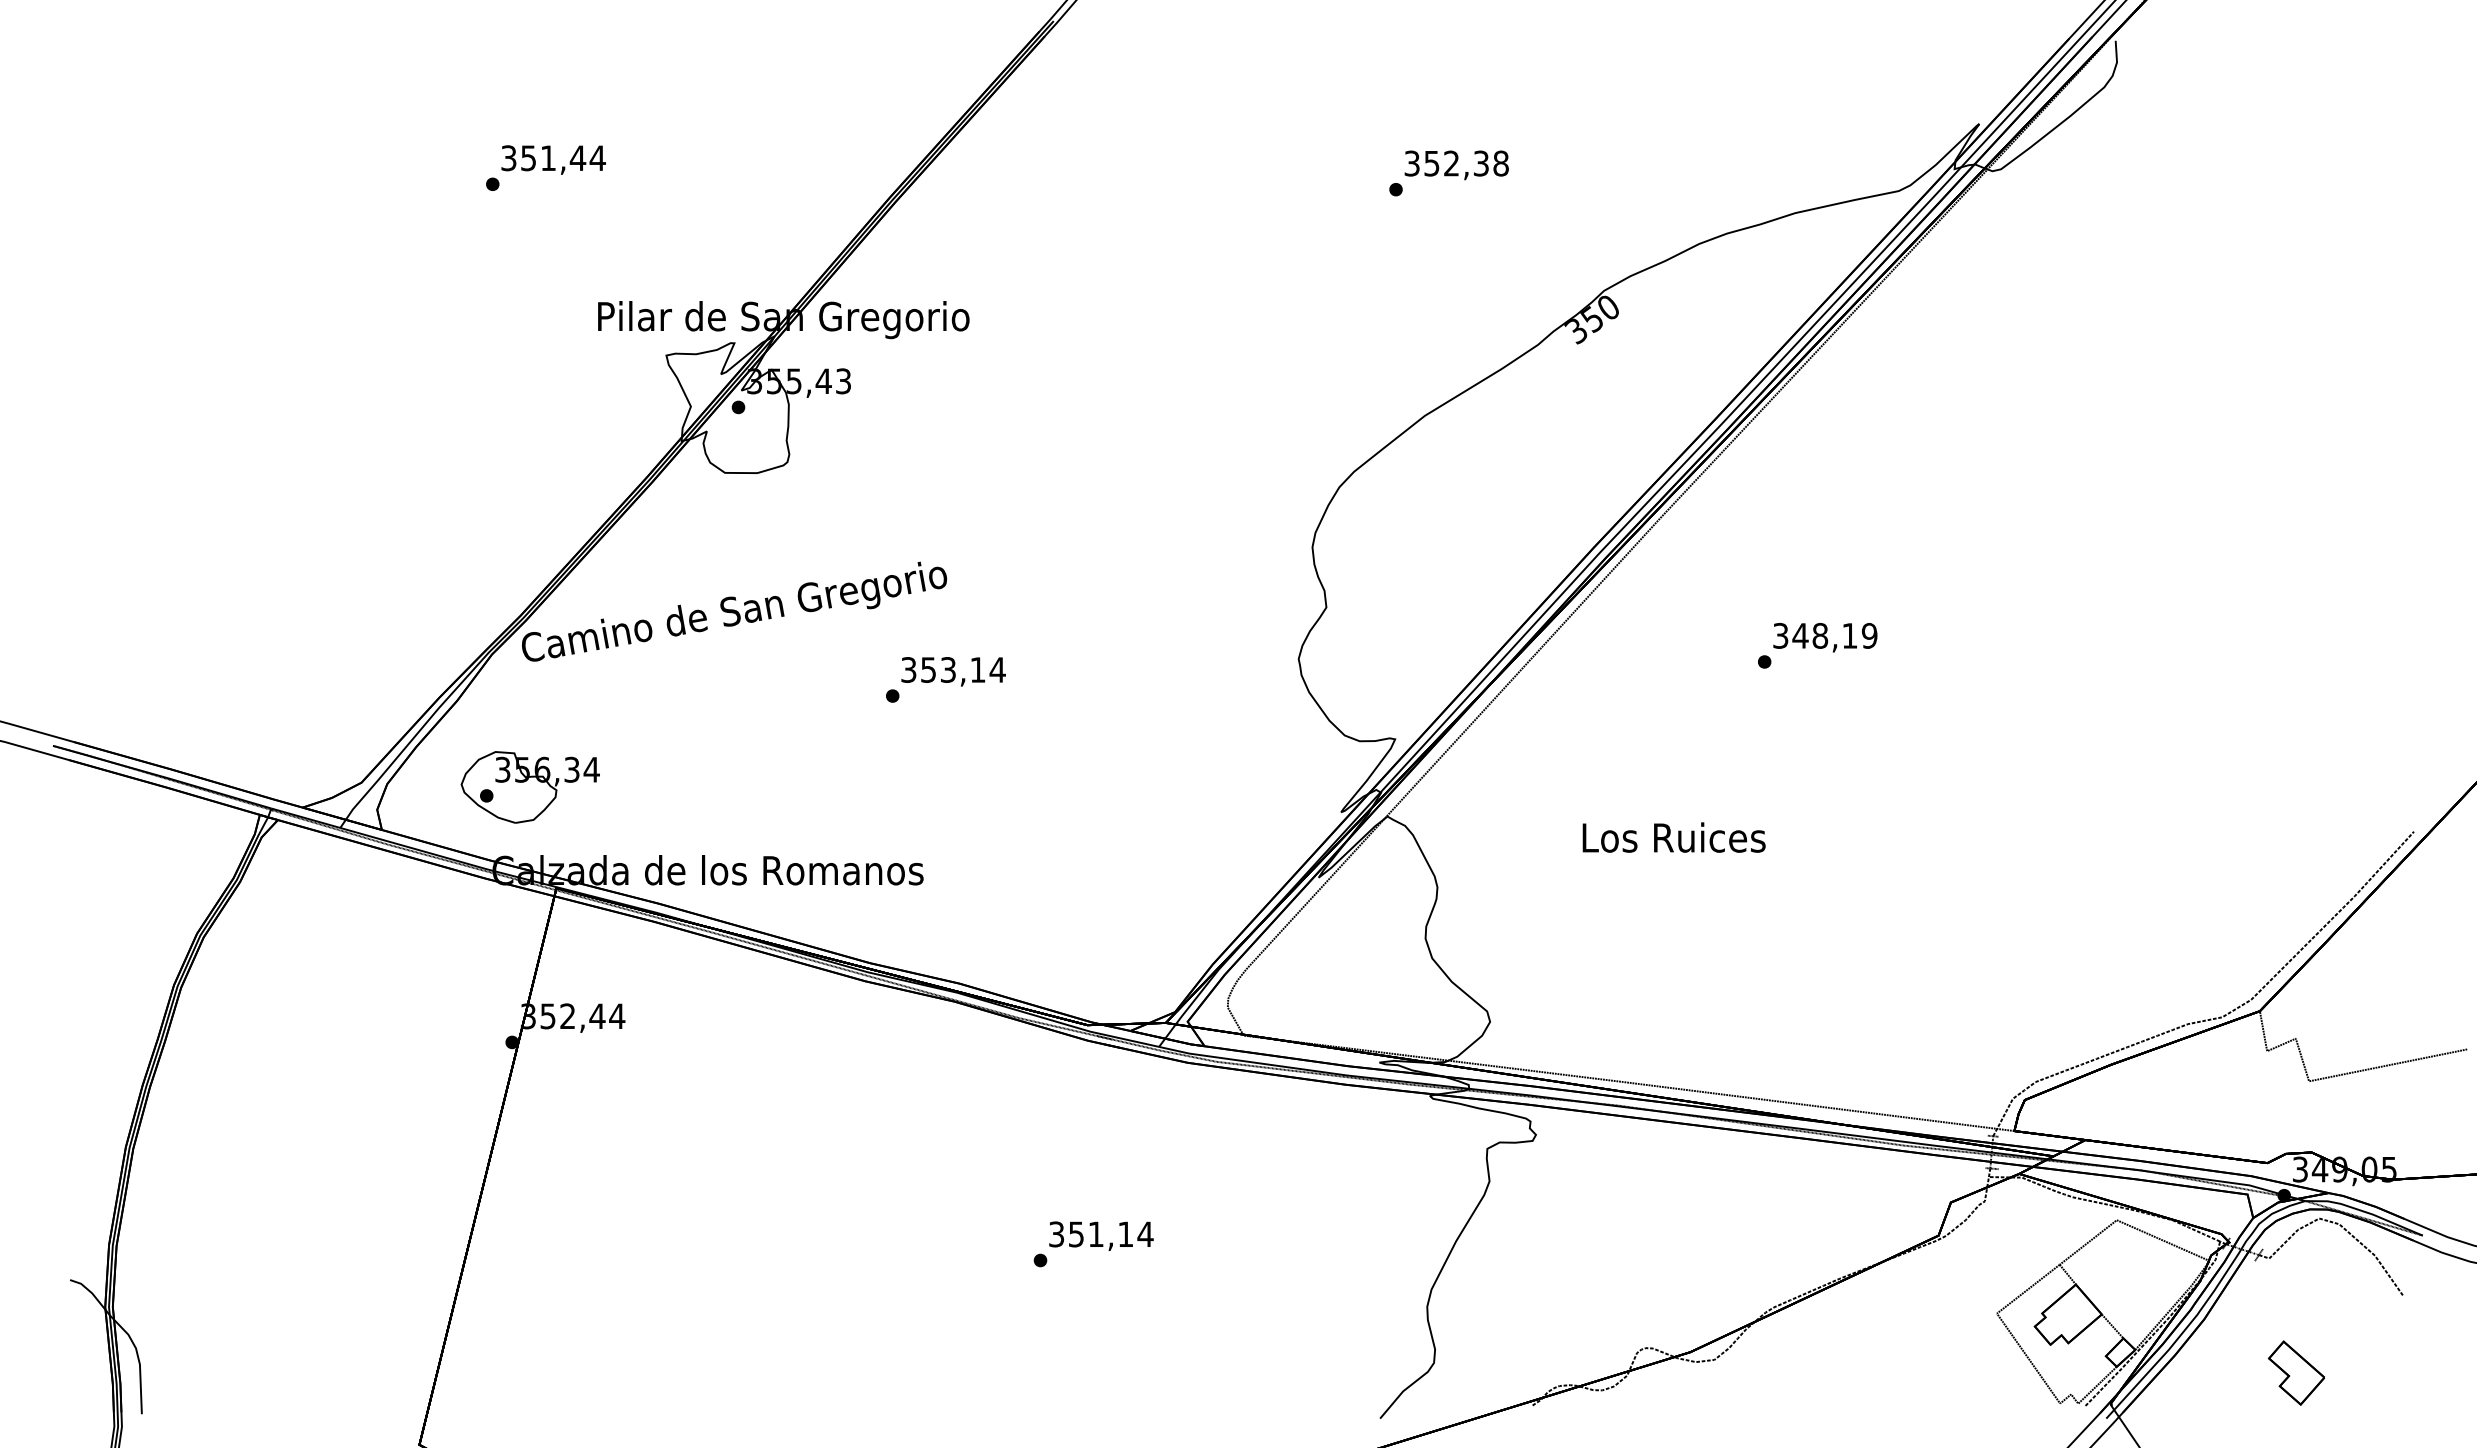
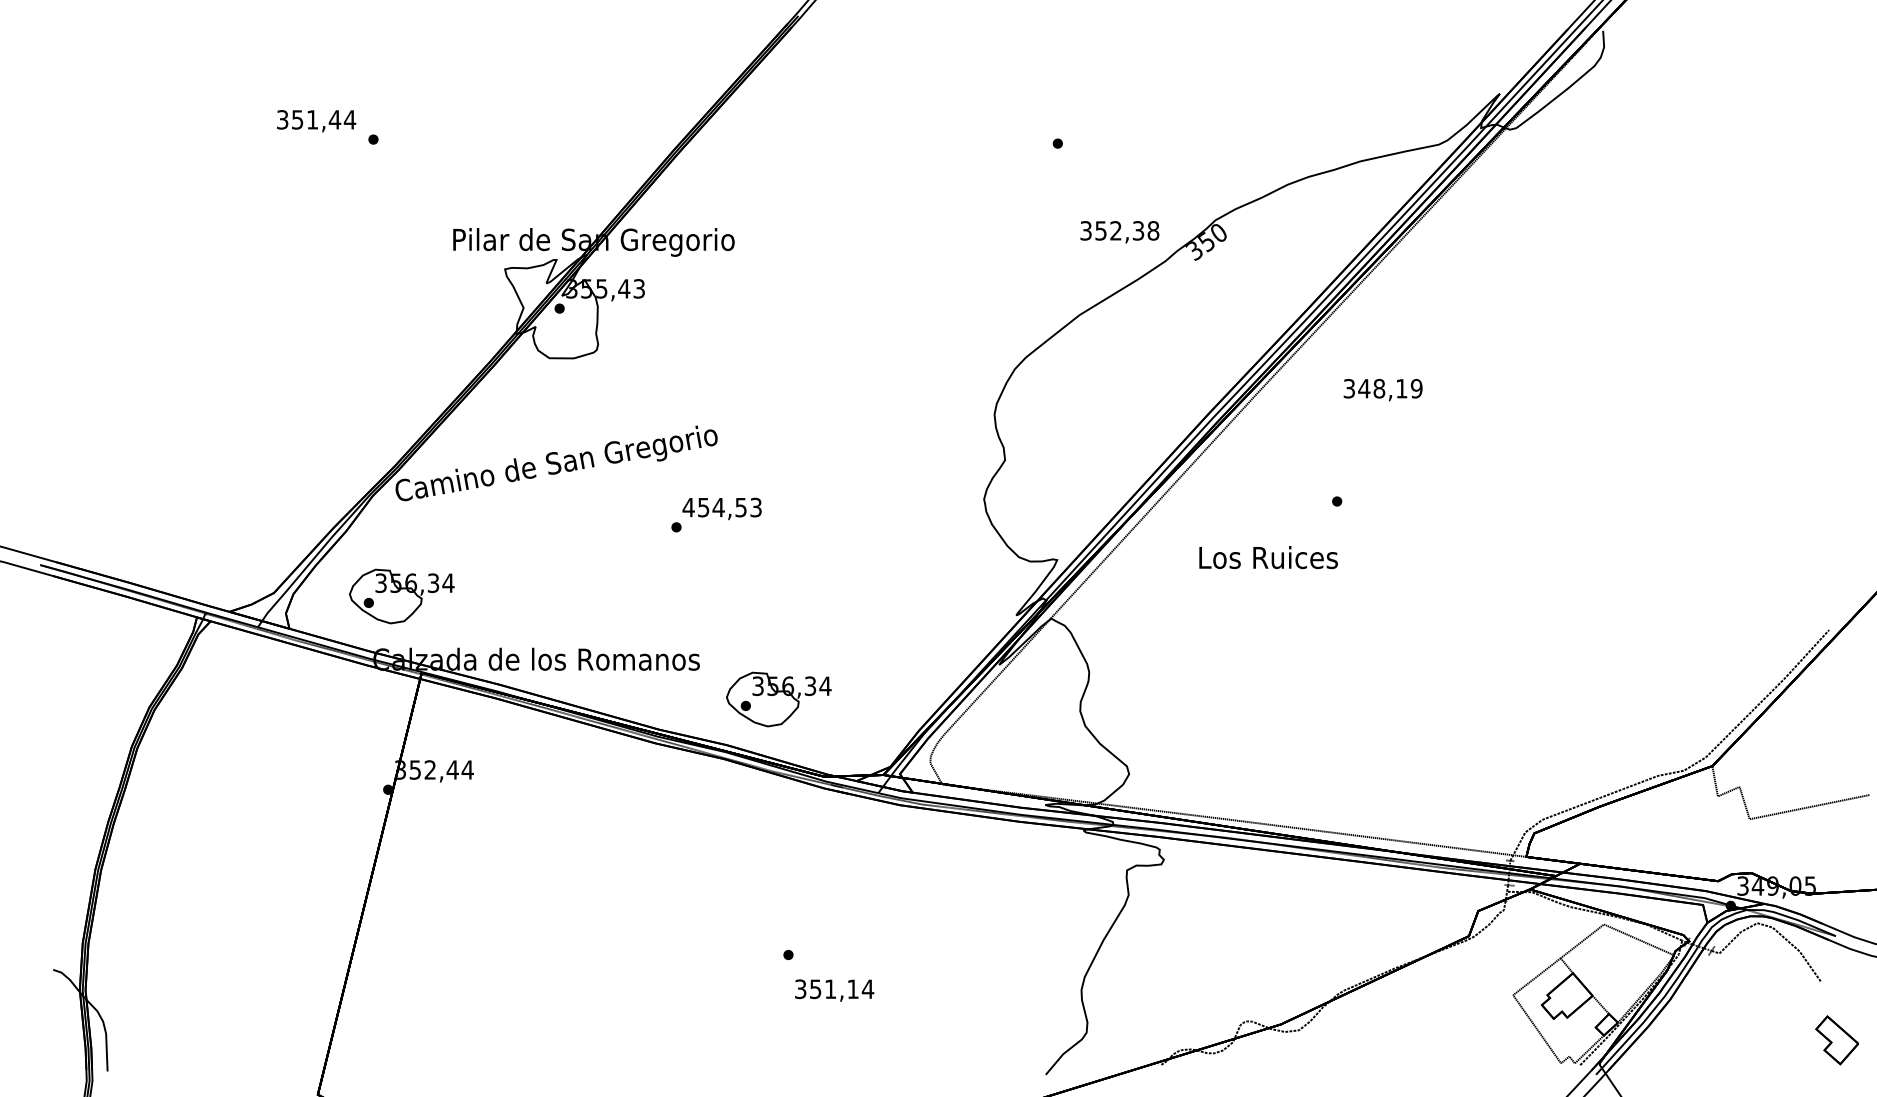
text: (553, 160) -> (316, 121), moved
text: (1456, 165) -> (1119, 232), moved
text: (1824, 638) -> (1382, 390), moved
text: (953, 669) -> (722, 507), 353,14 -> 454,53
text: (1674, 837) -> (1268, 557), moved
part: (1027, 923) -> (778, 699), added
text: (1101, 1236) -> (834, 990), moved
part: (2295, 1373) -> (1836, 1040), moved

